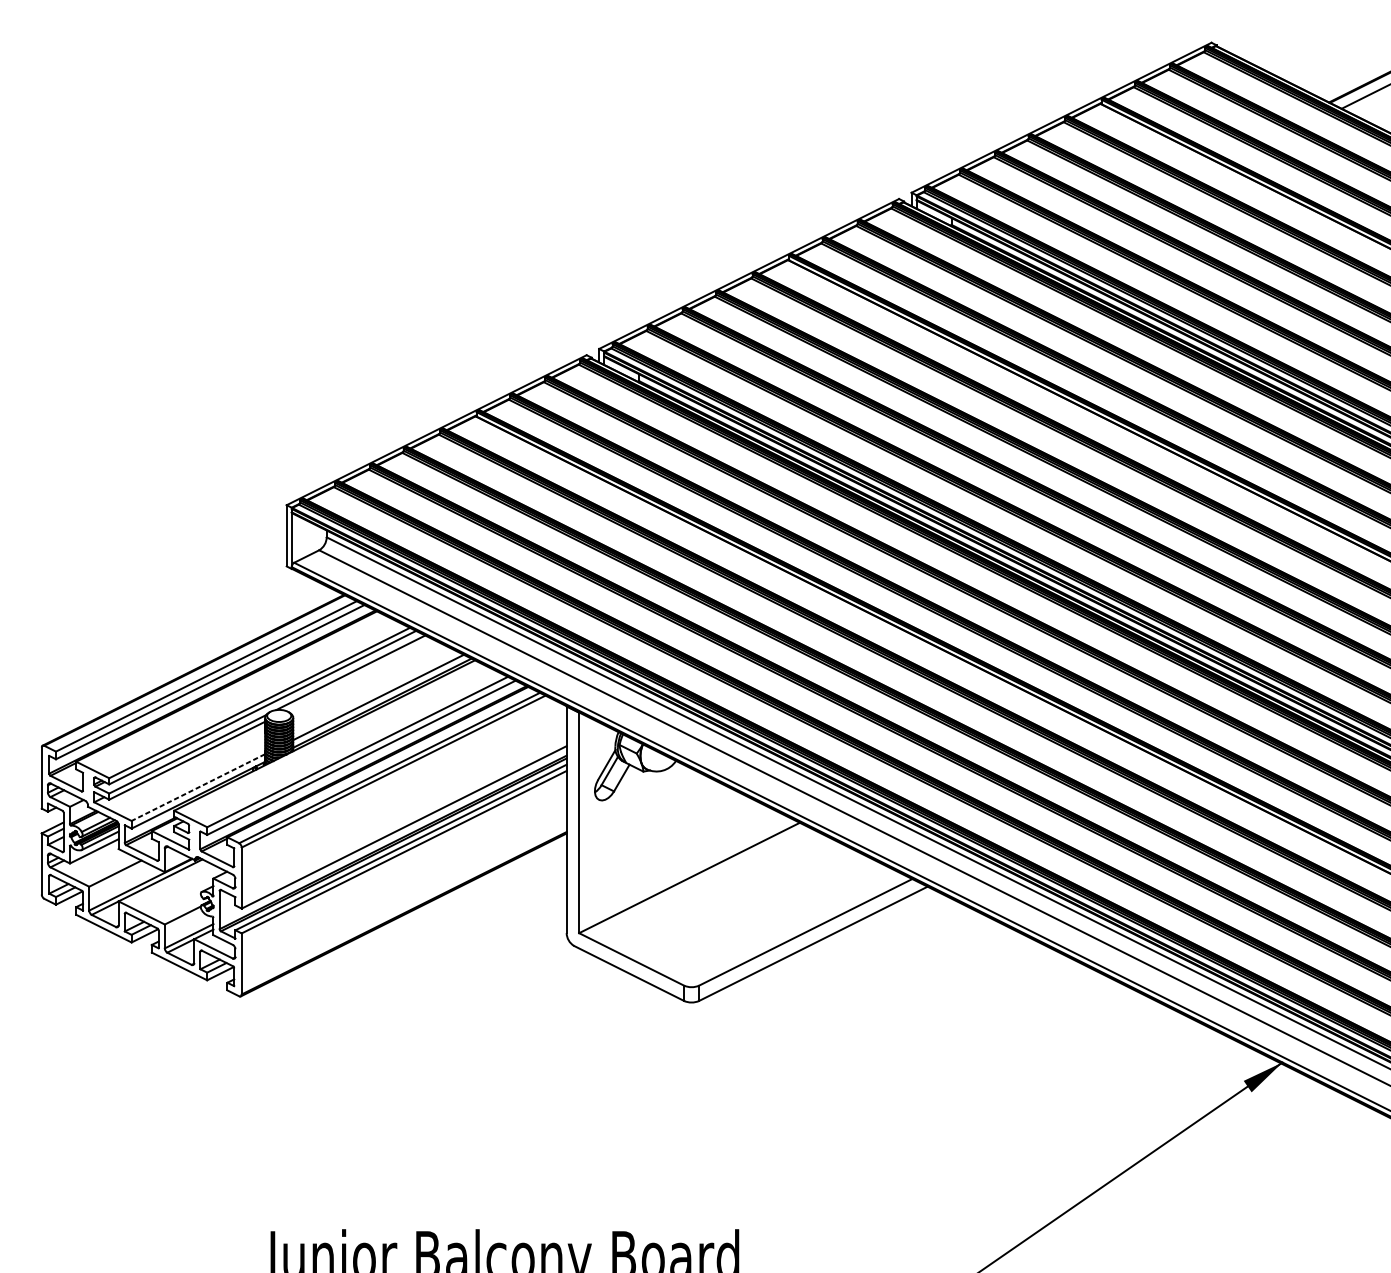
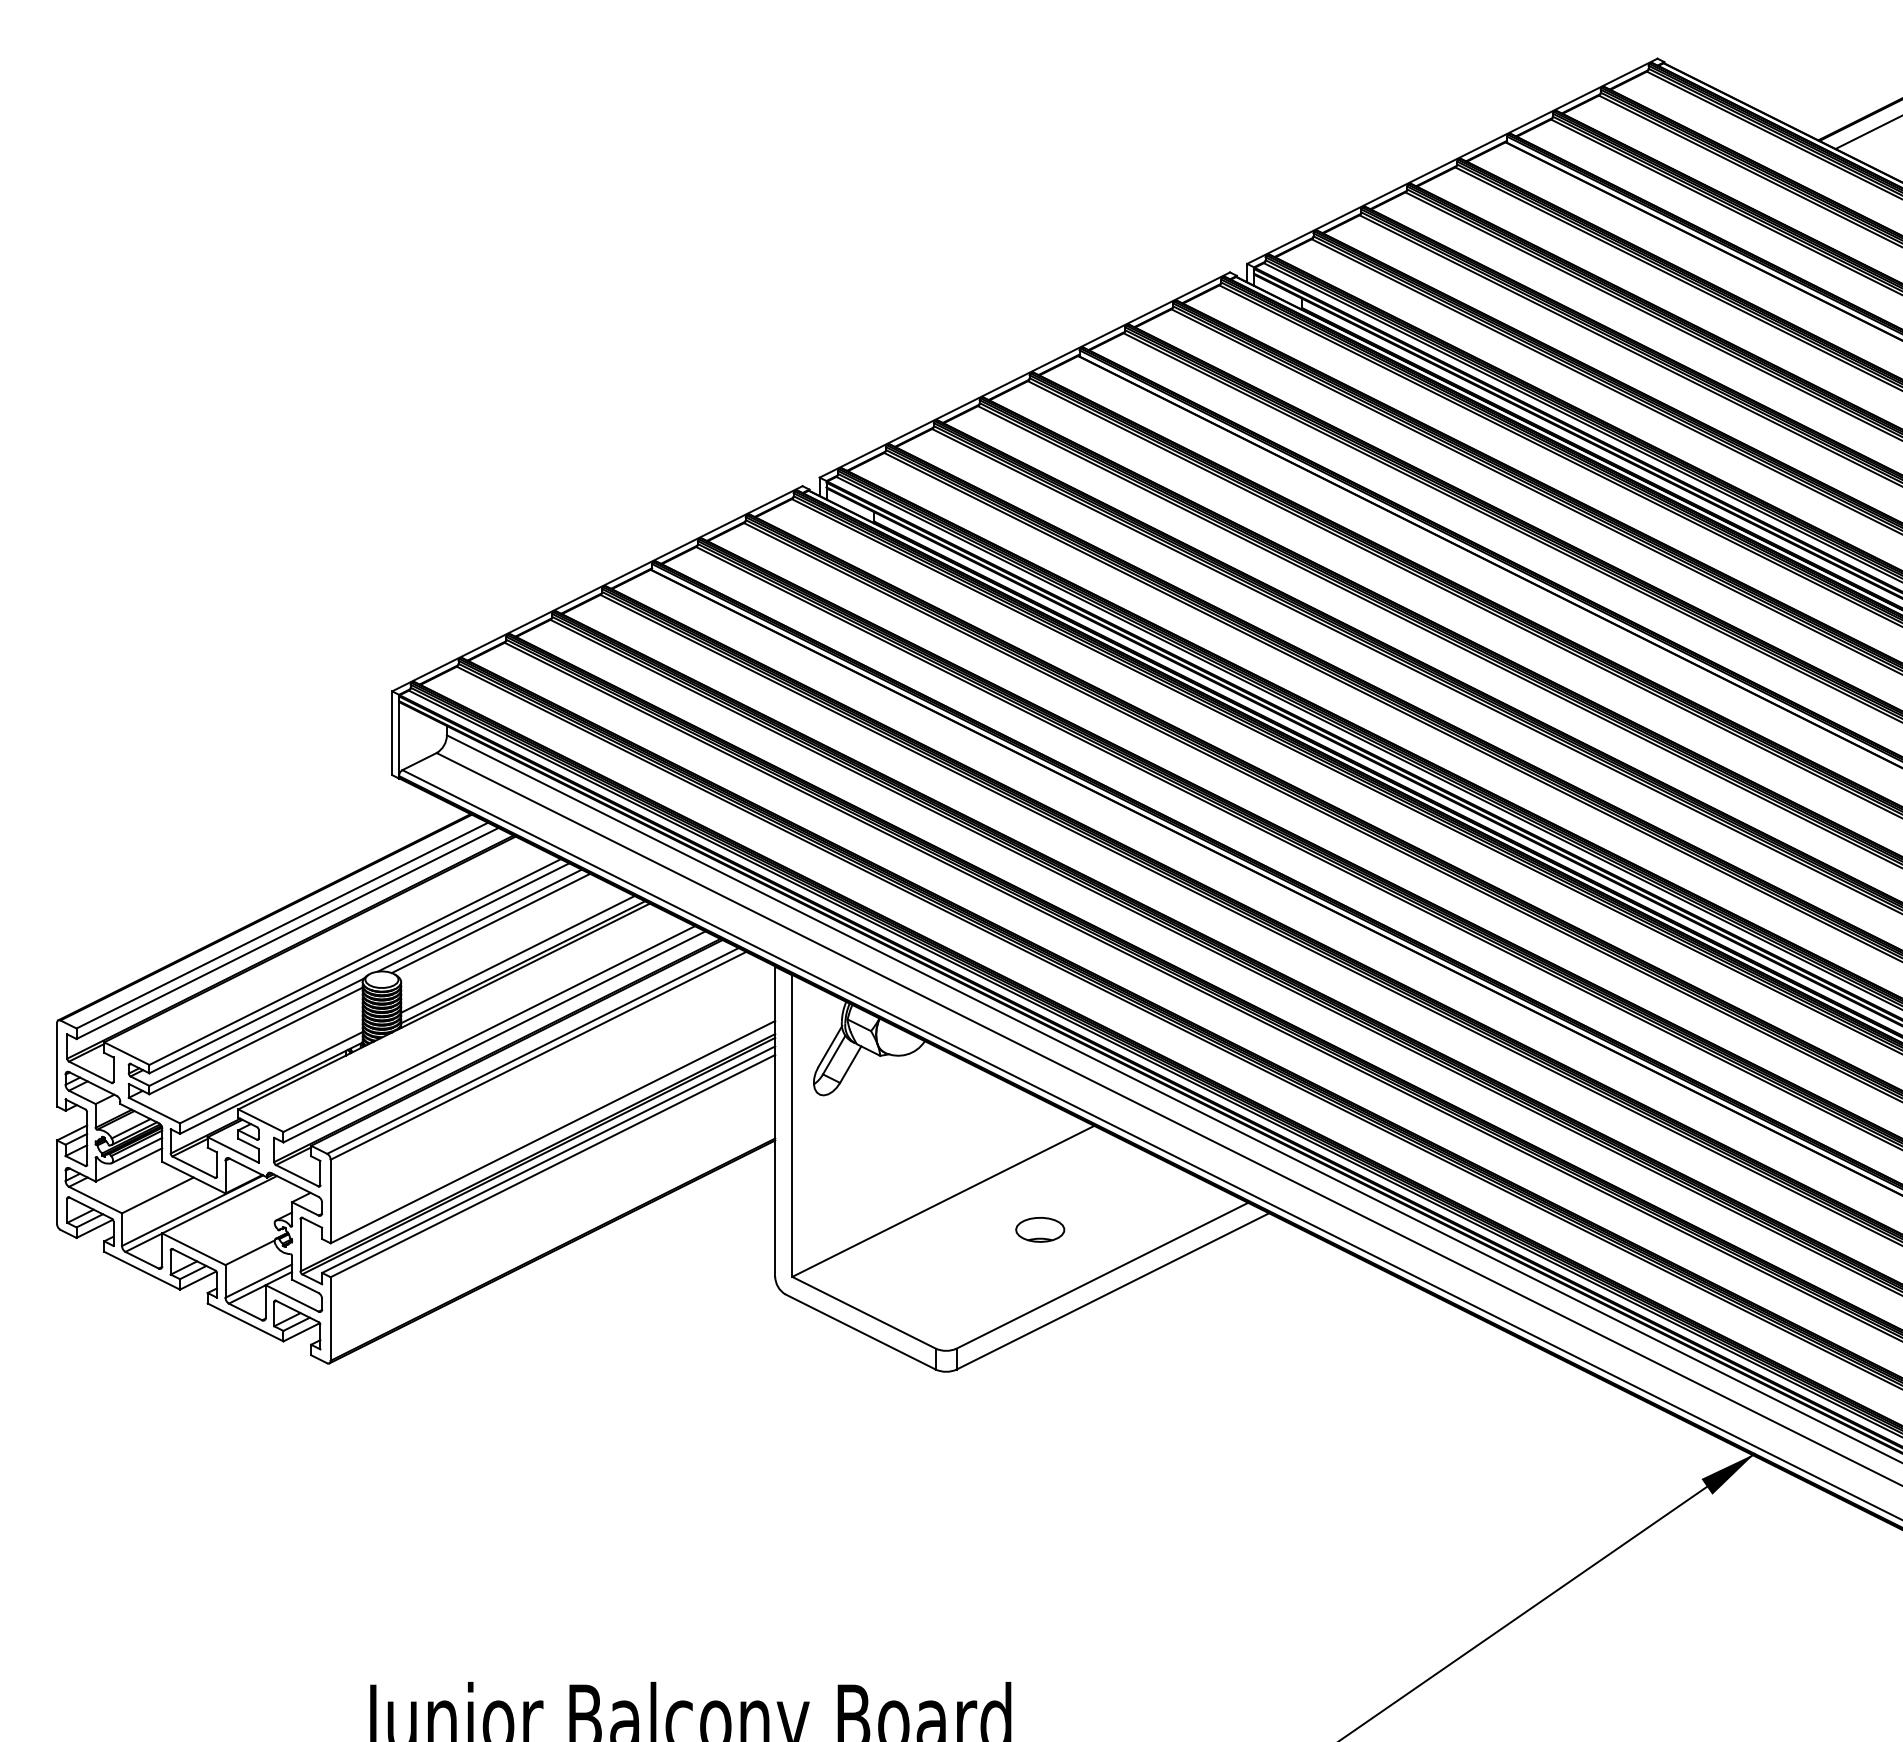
line: (358, 674) -> (490, 923), added
line: (197, 787) -> (270, 1077), dashed -> solid
part: (760, 898) -> (1040, 1229), added

